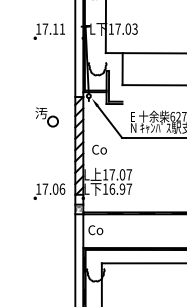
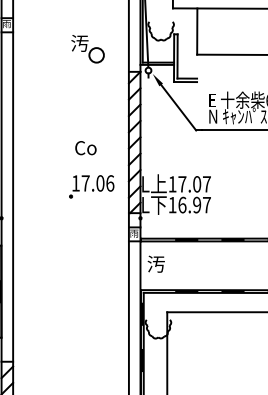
part: (46, 117) -> (87, 49), moved
text: (99, 149) -> (85, 147), moved
part: (49, 191) -> (91, 186), moved
text: (95, 229) -> (158, 263), Co -> 汚

